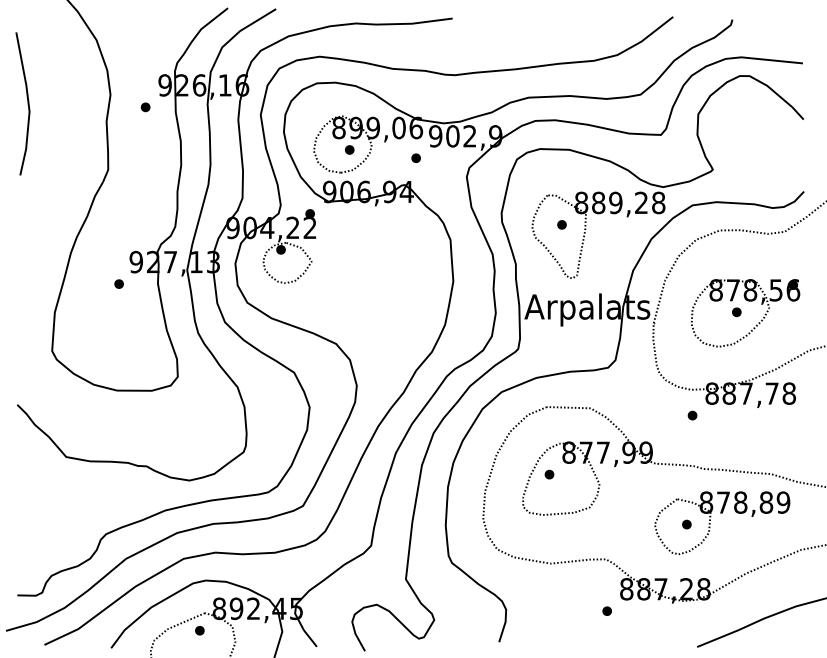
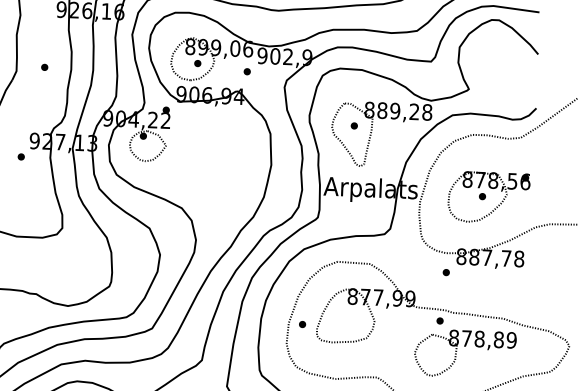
part: (145, 107) -> (44, 67), moved
part: (549, 474) -> (302, 324), moved
part: (686, 524) -> (439, 320), moved

